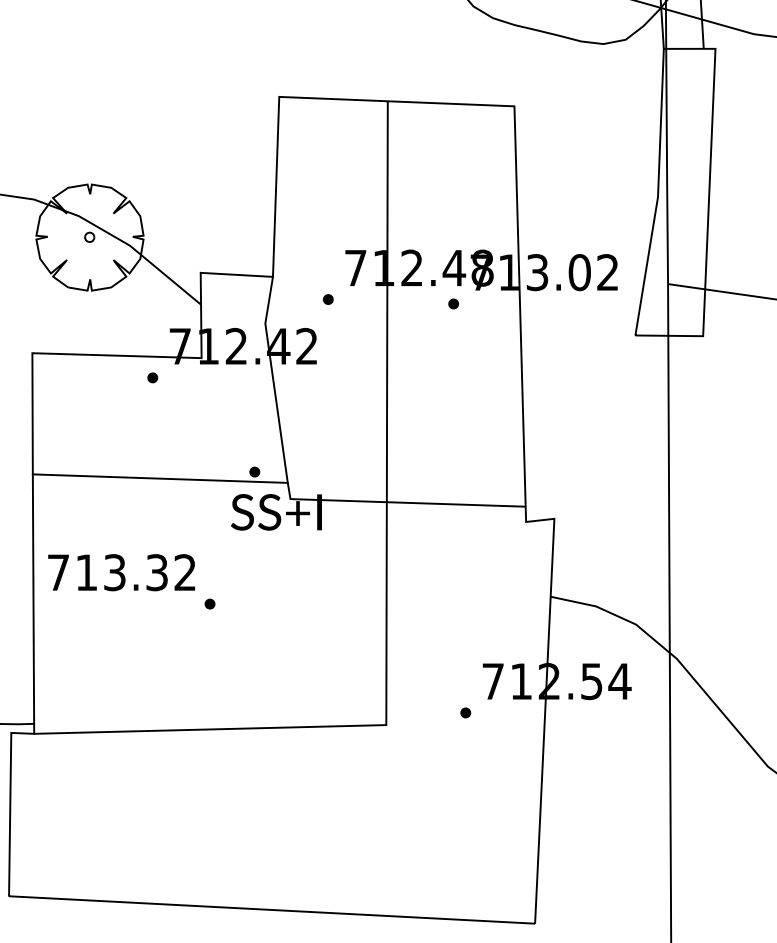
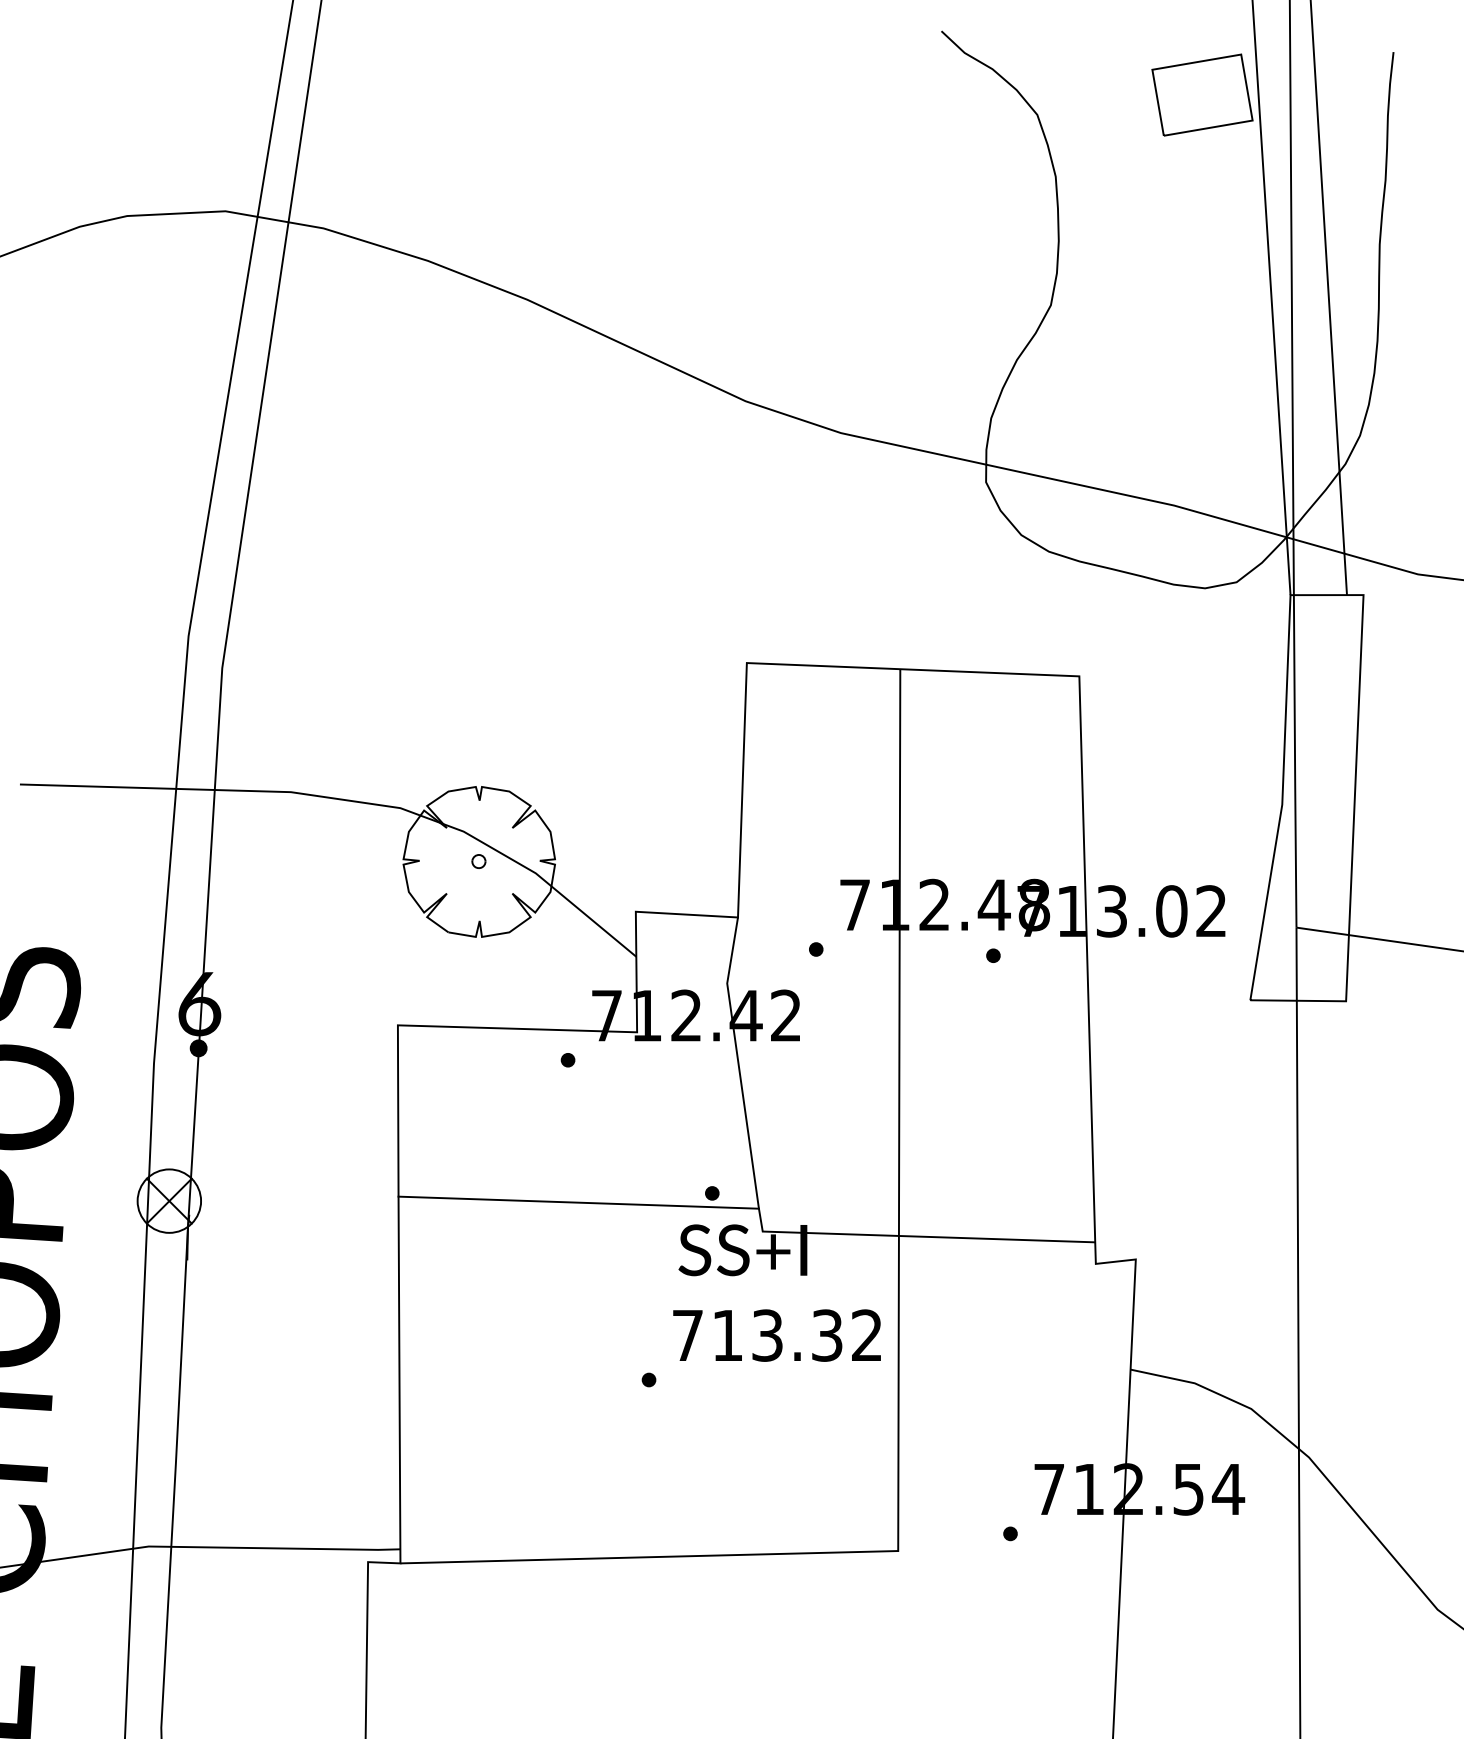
text: (121, 572) -> (776, 1335), moved

